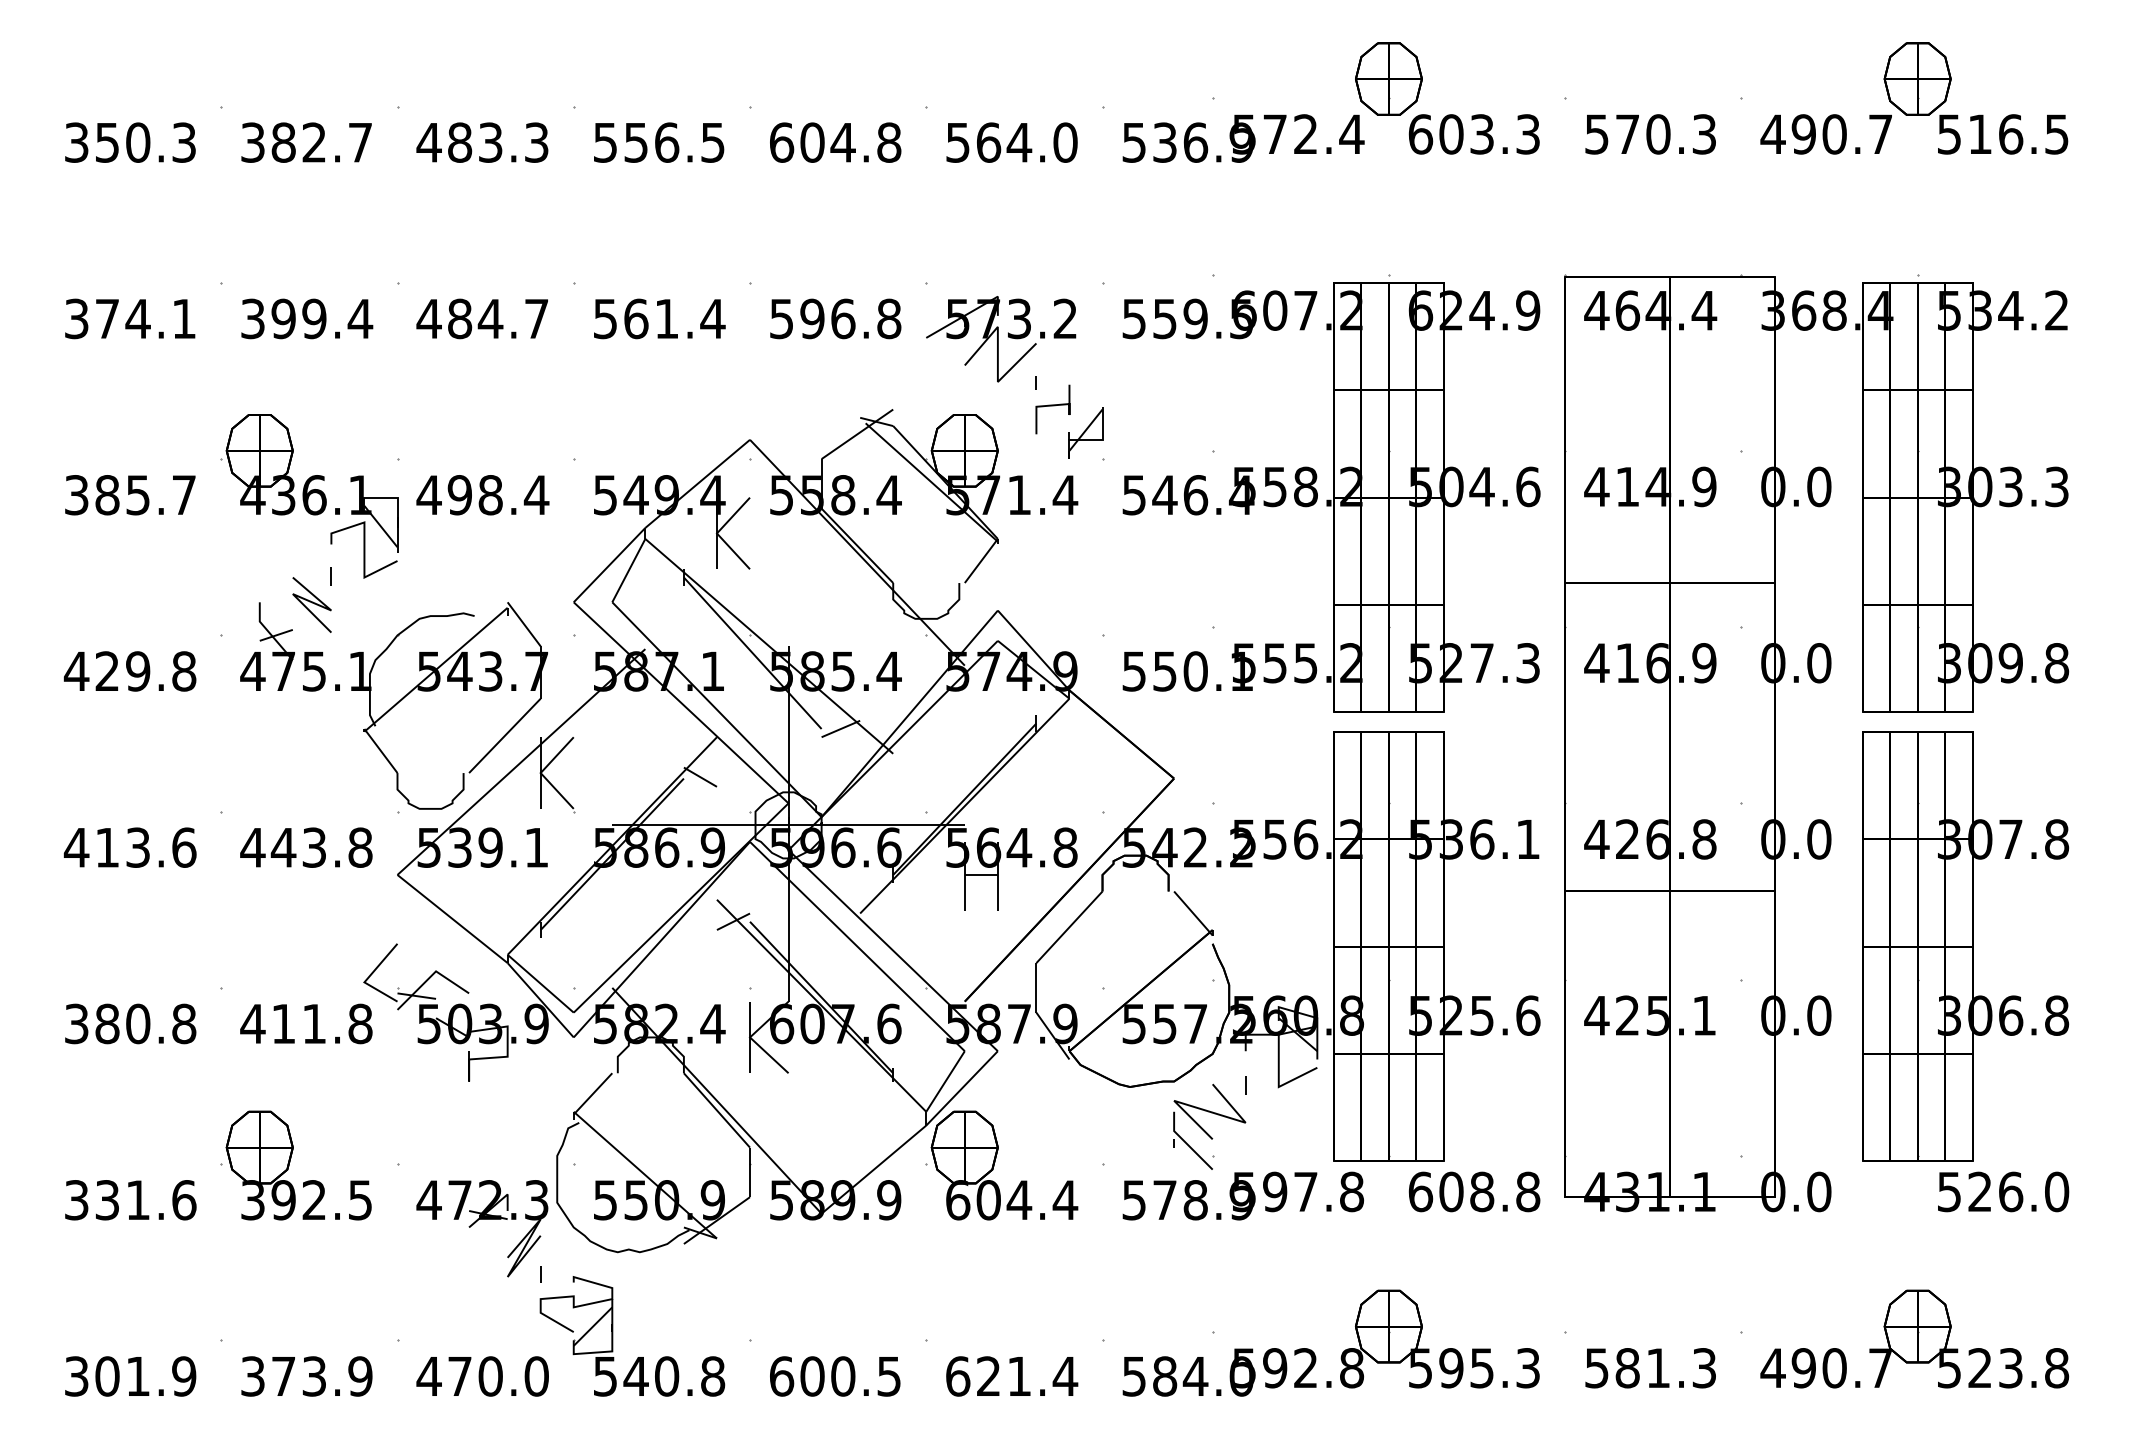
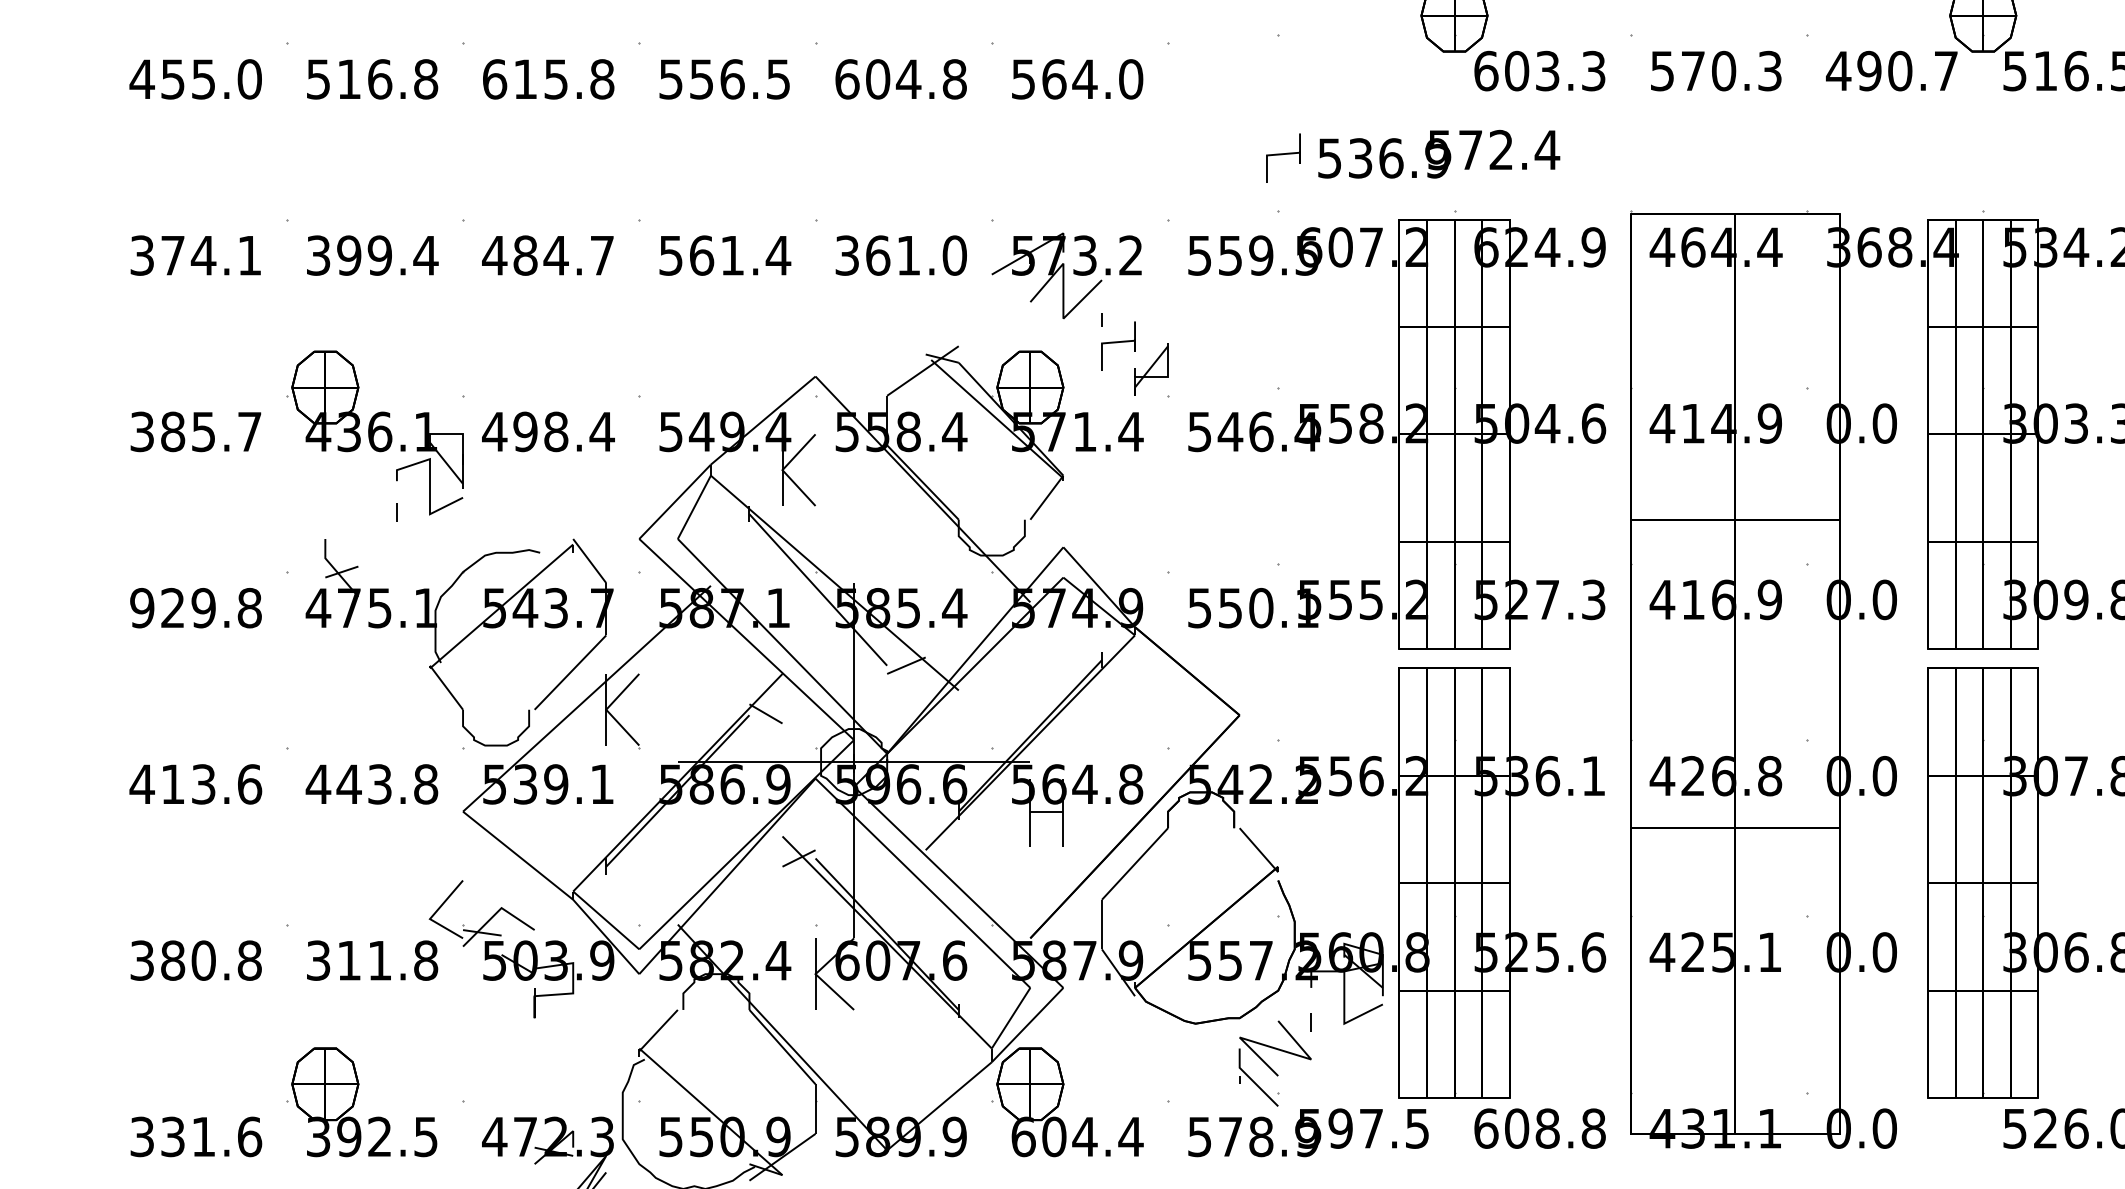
text: (1243, 138) -> (1439, 154), moved
text: (129, 142) -> (195, 79), 350.3 -> 455.0
text: (306, 142) -> (372, 79), 382.7 -> 516.8
text: (482, 142) -> (548, 79), 483.3 -> 615.8
curve: (1217, 218) -> (1283, 155), added
text: (835, 318) -> (901, 255), 596.8 -> 361.0
line: (312, 603) -> (378, 540), removed
text: (76, 671) -> (142, 608), 429.8 -> 929.8
text: (252, 1023) -> (318, 960), 411.8 -> 311.8
text: (1352, 1191) -> (1418, 1128), 597.8 -> 597.5

